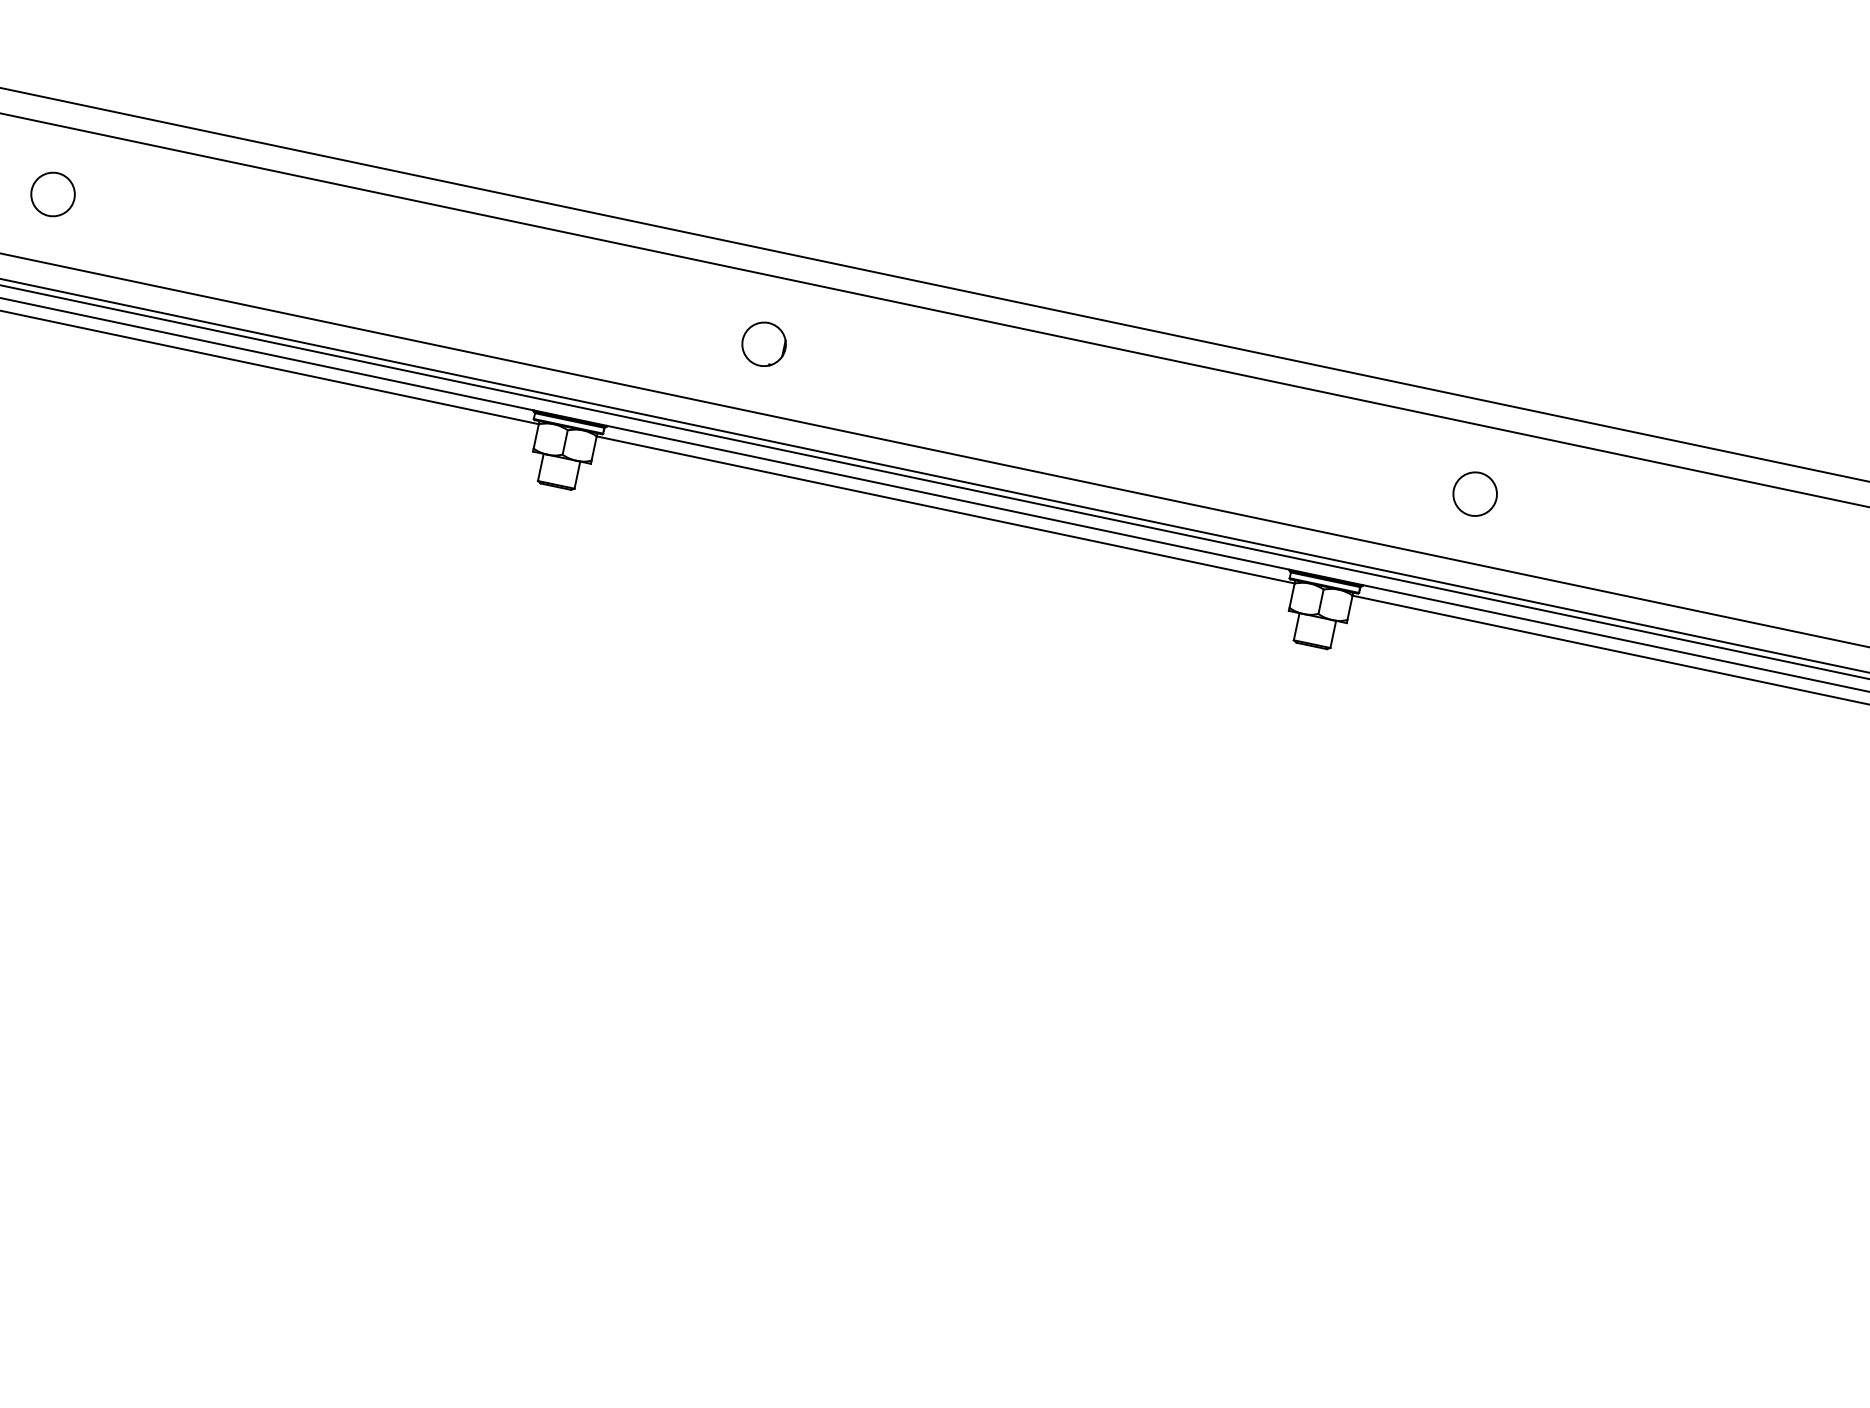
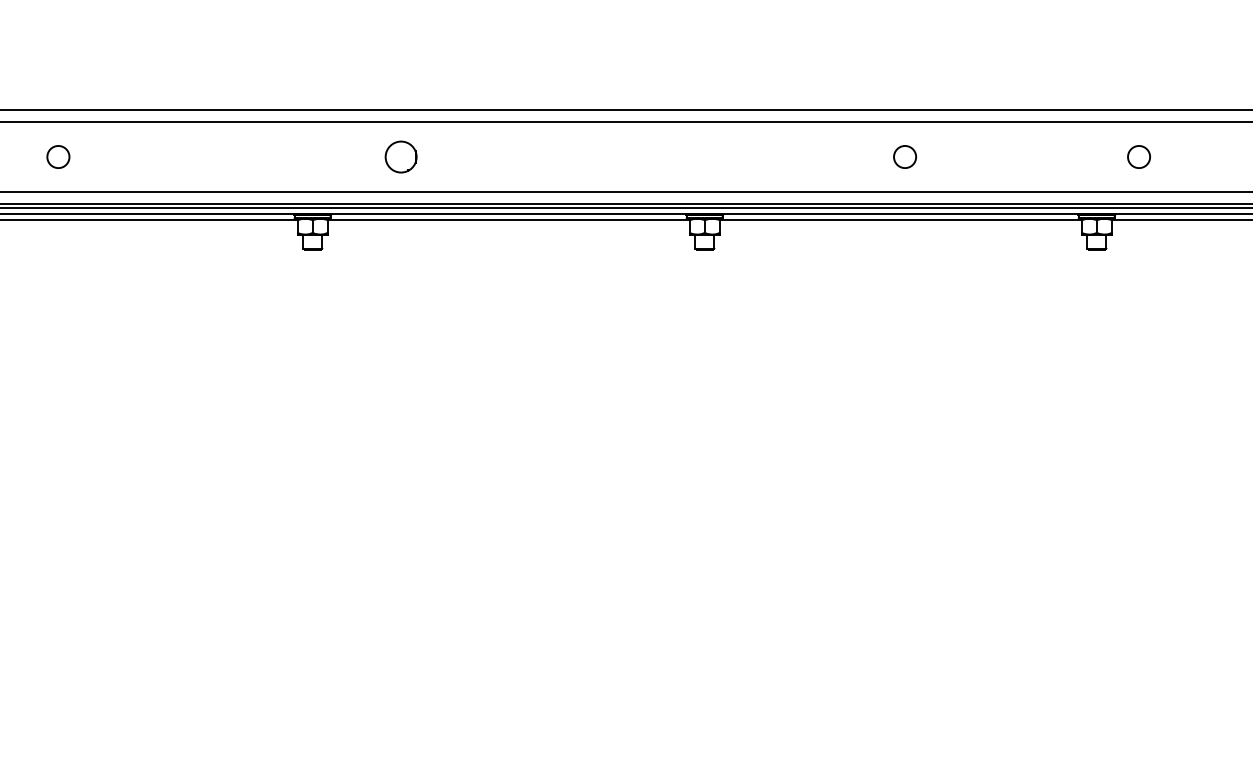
circle: (53, 193) -> (58, 156), moved
circle: (764, 343) -> (401, 156), size x1.4
circle: (1474, 492) -> (904, 156), moved

